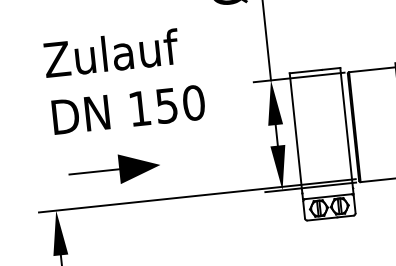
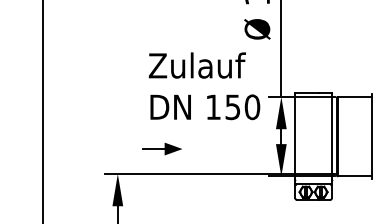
text: (124, 81) -> (204, 86), moved
part: (114, 169) -> (162, 148), size x0.6

